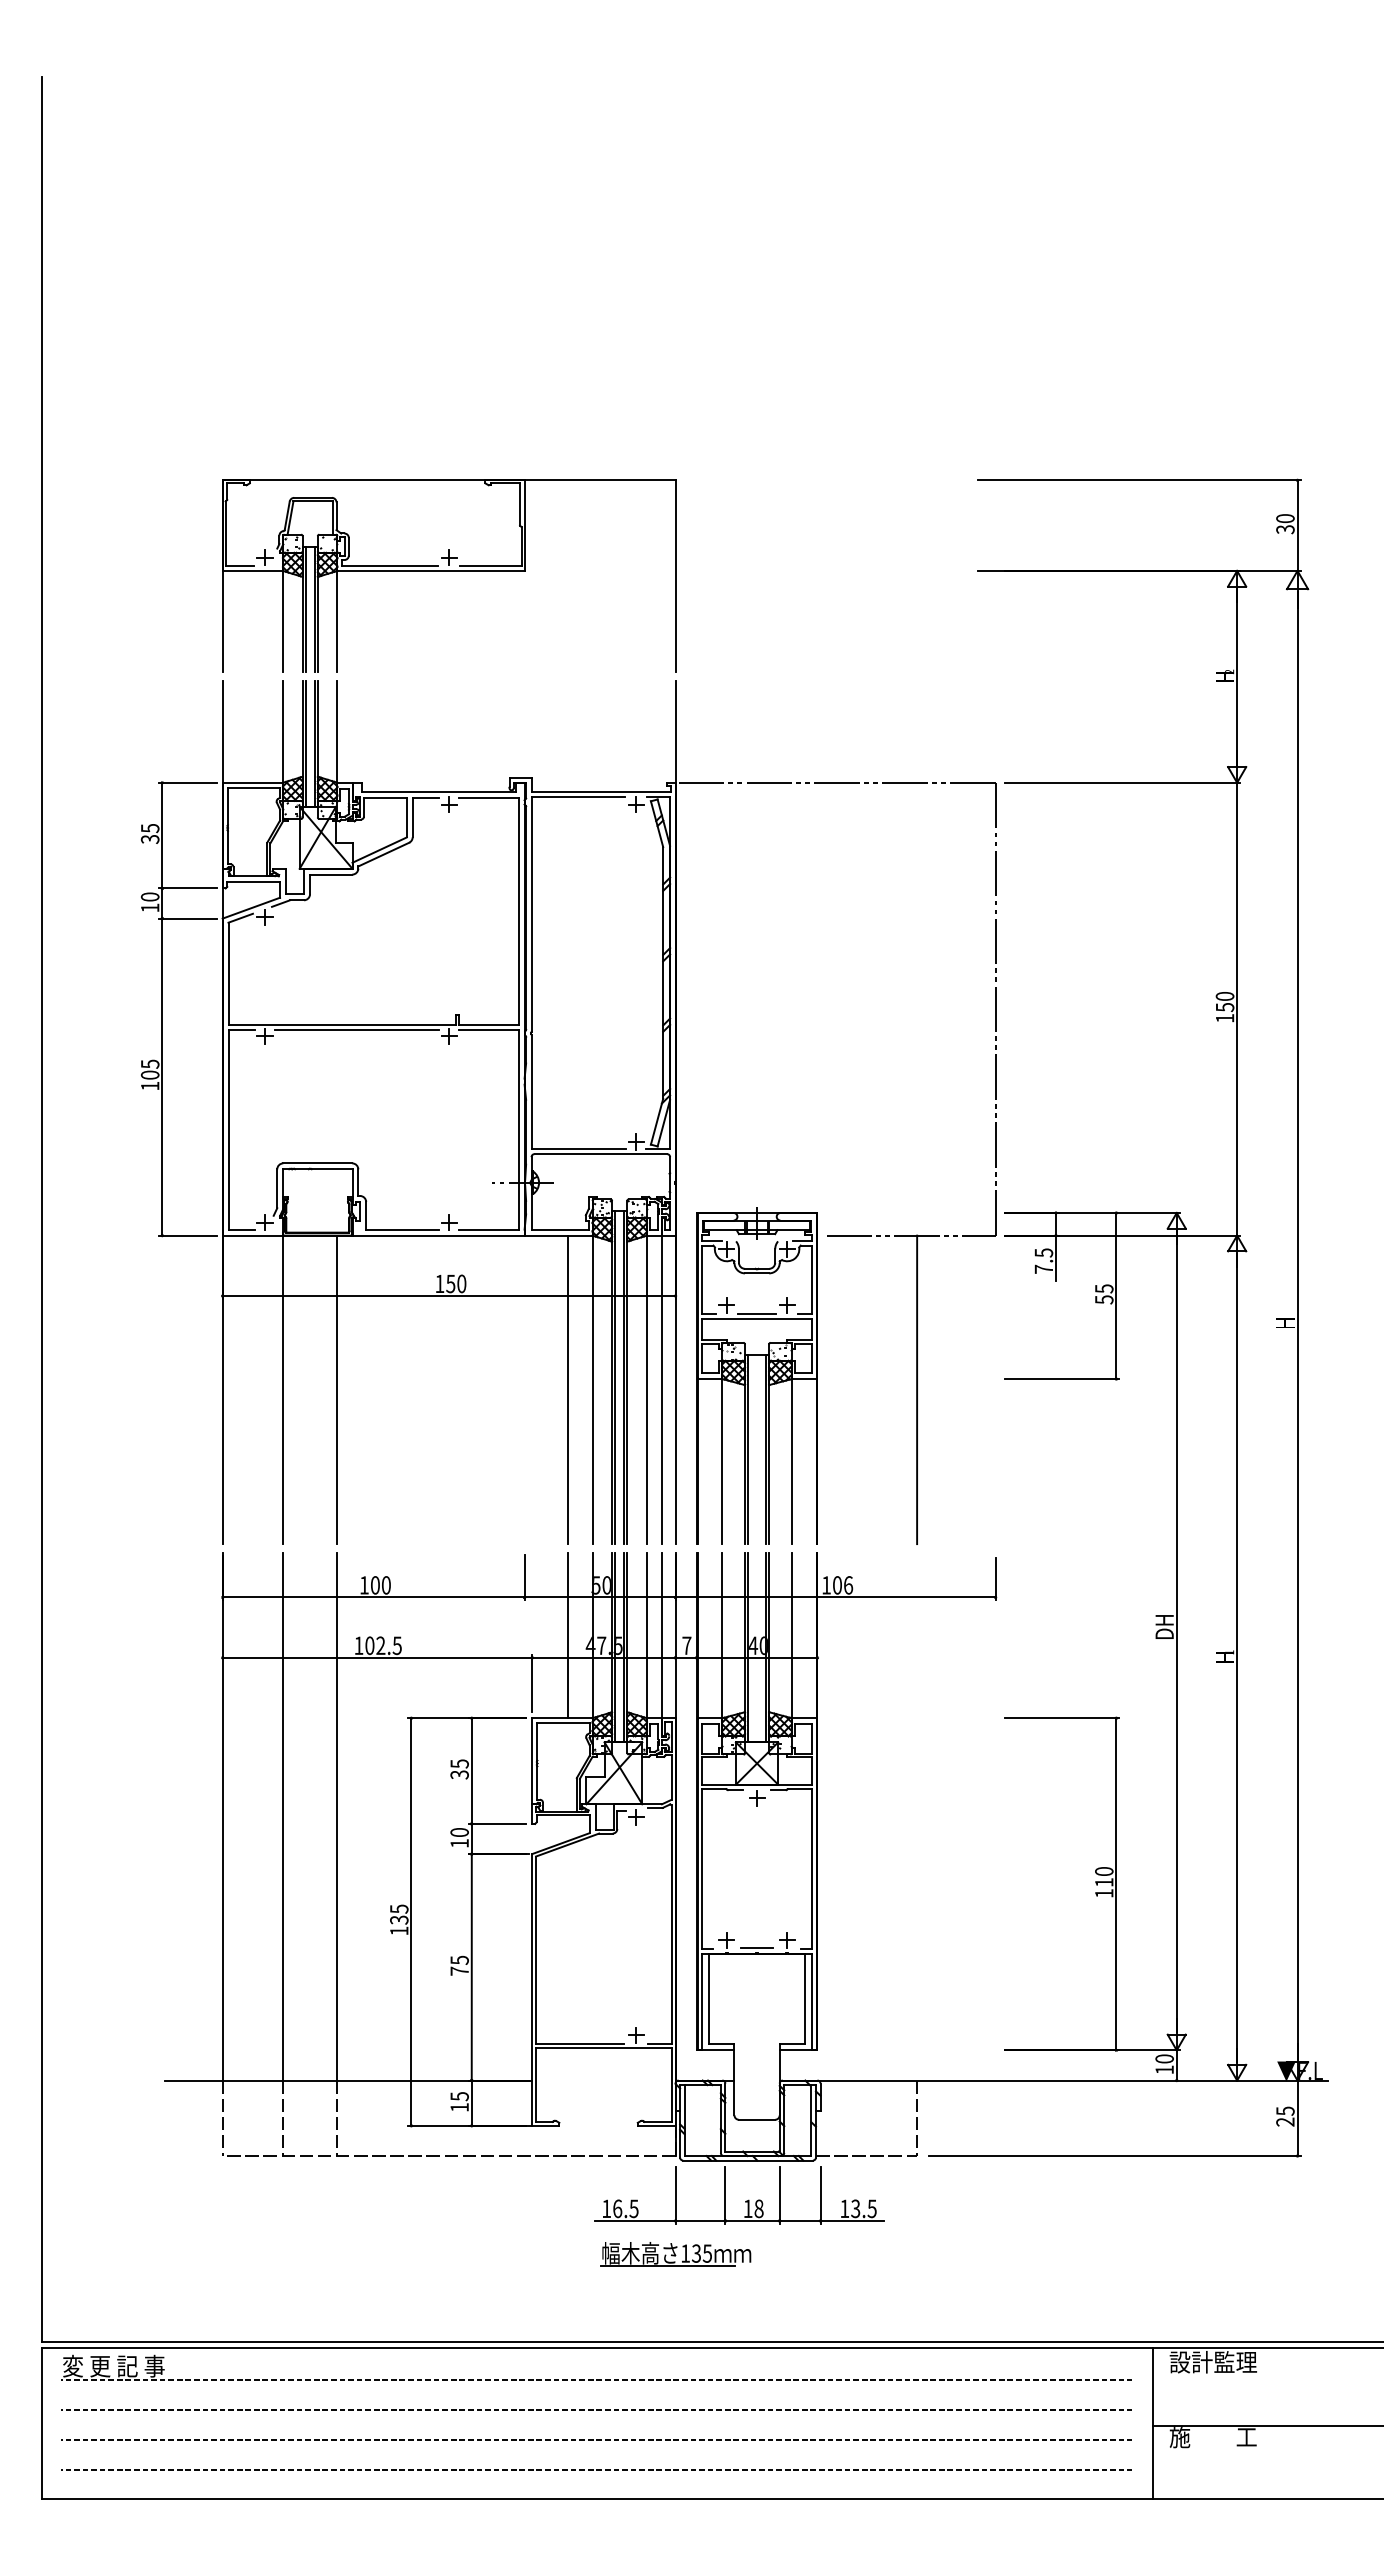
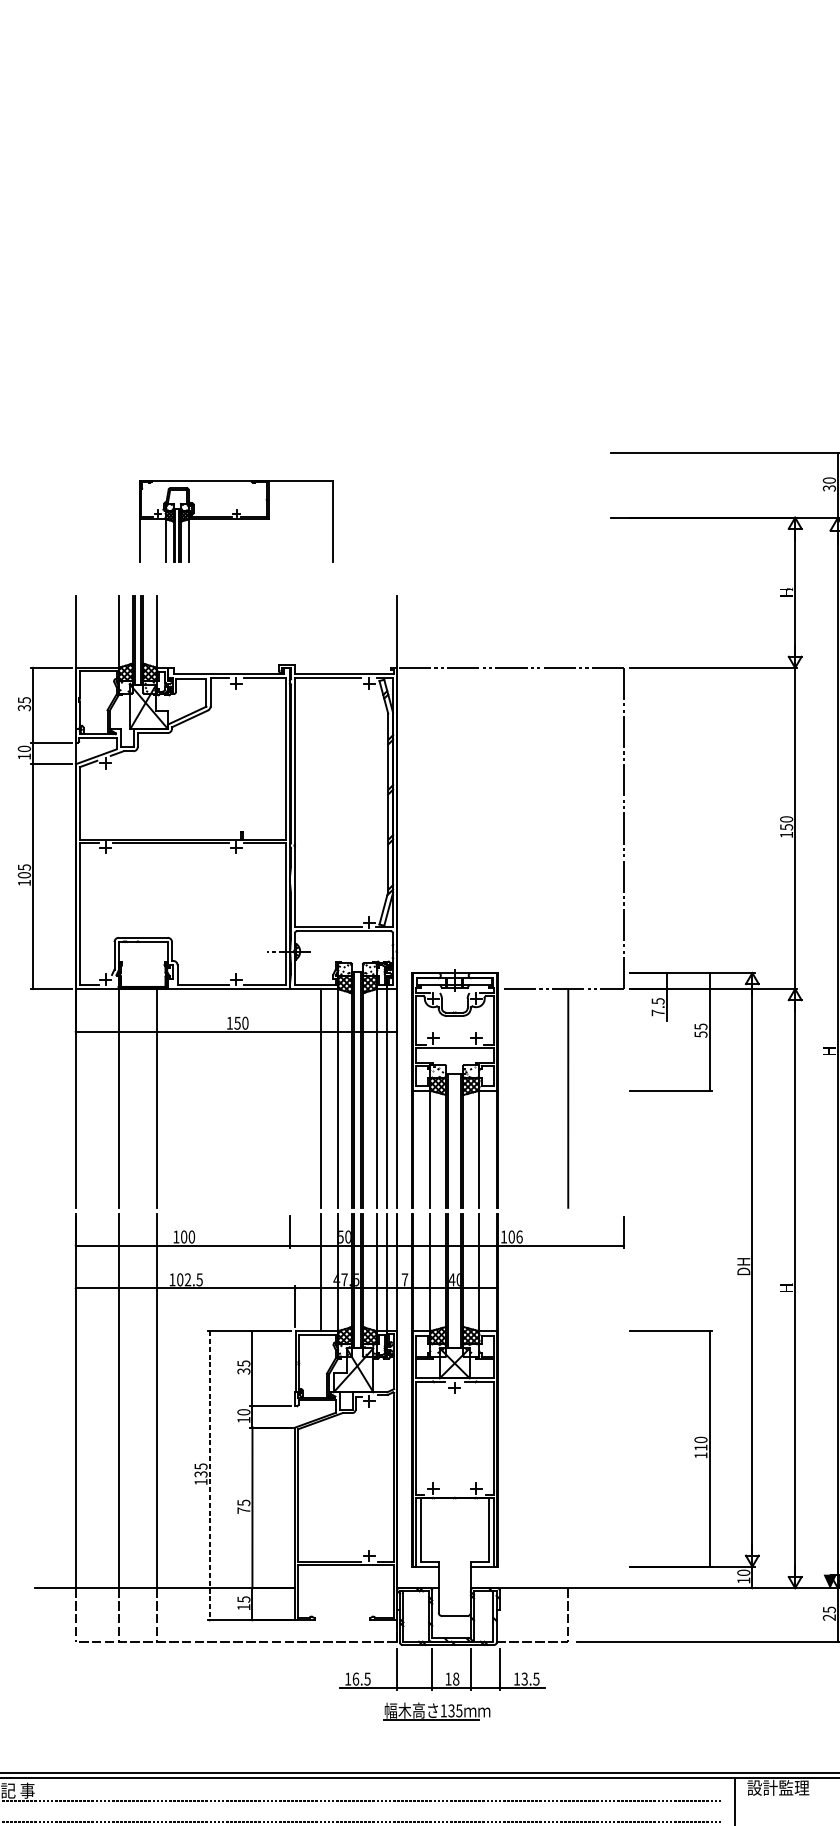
part: (449, 575) -> (236, 520), size x0.6
line: (757, 1314) -> (455, 1044), removed
line: (411, 1922) -> (209, 1476), solid -> dashed
line: (756, 1948) -> (454, 1494), removed
part: (675, 2254) -> (436, 1711), moved

